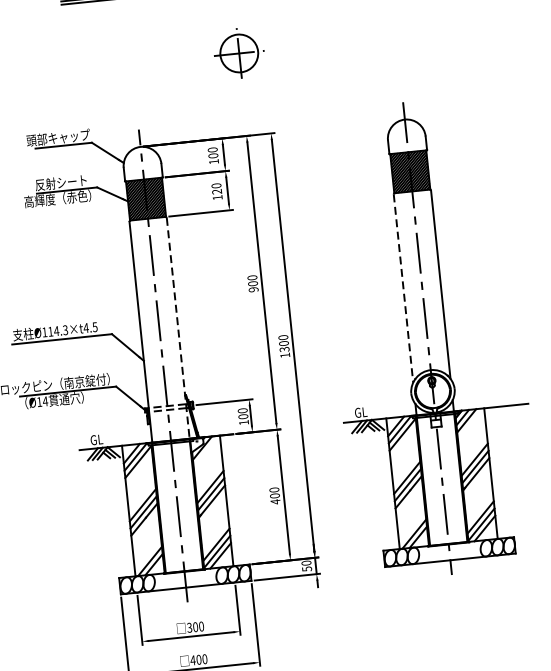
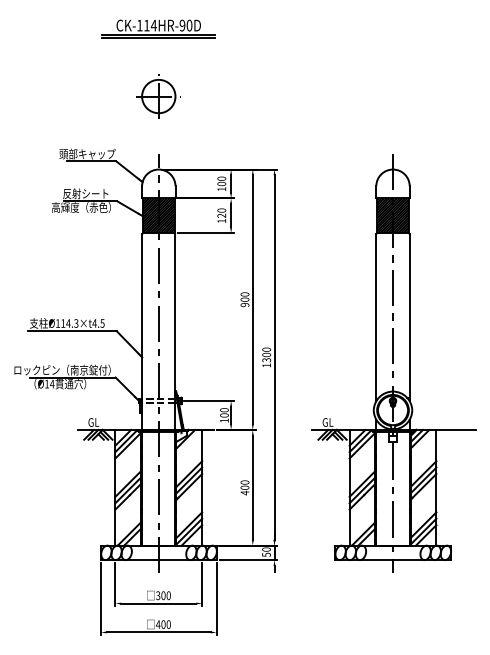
part: (238, 53) -> (158, 96), moved
line: (403, 289) -> (376, 318), dashed -> solid
line: (178, 328) -> (175, 332), dashed -> solid

